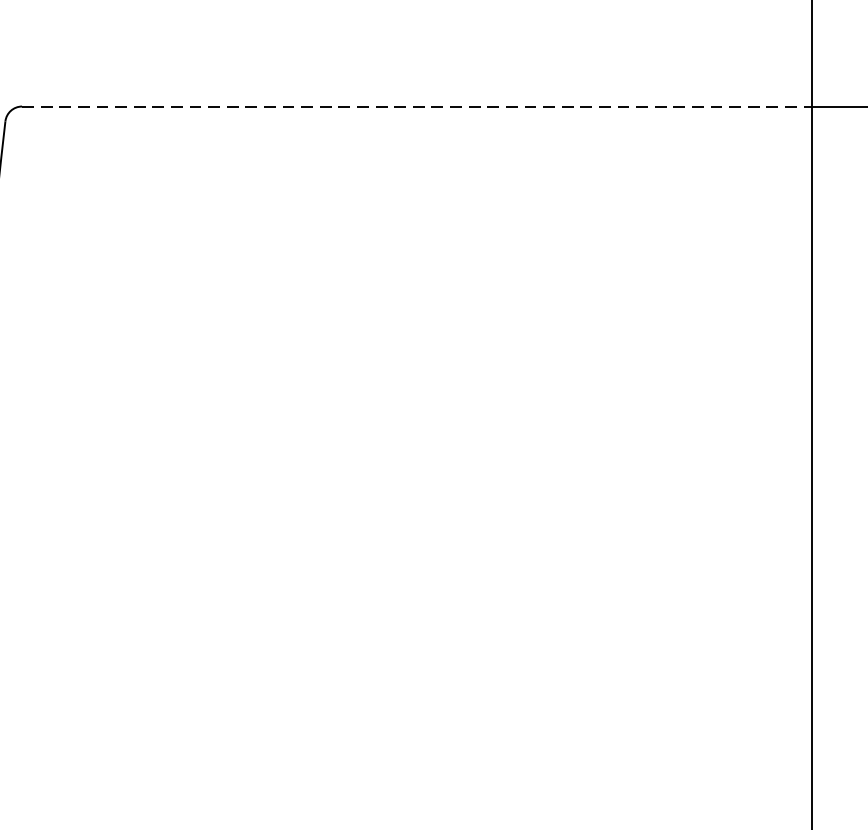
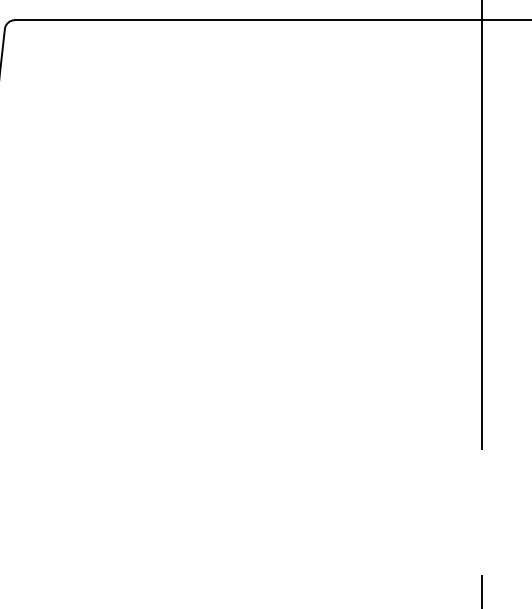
line: (417, 107) -> (248, 20), dashed -> solid

